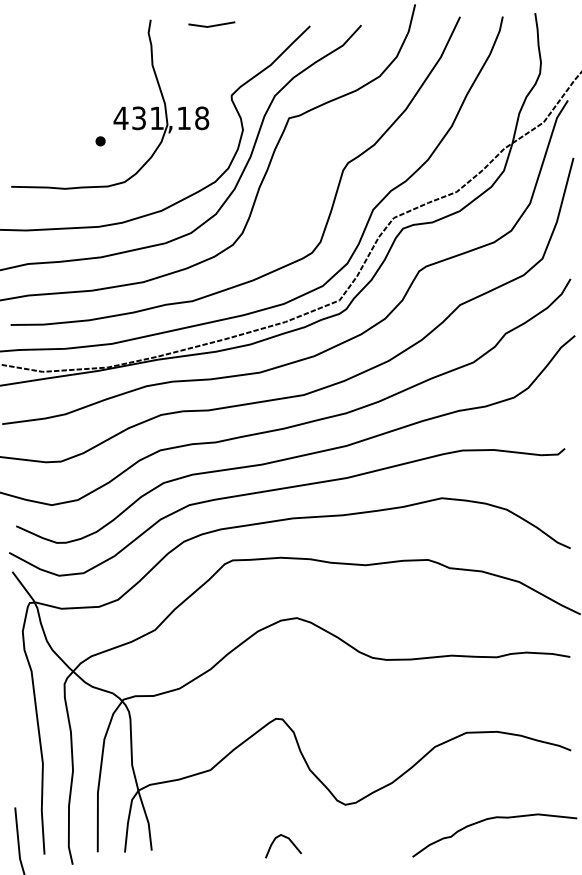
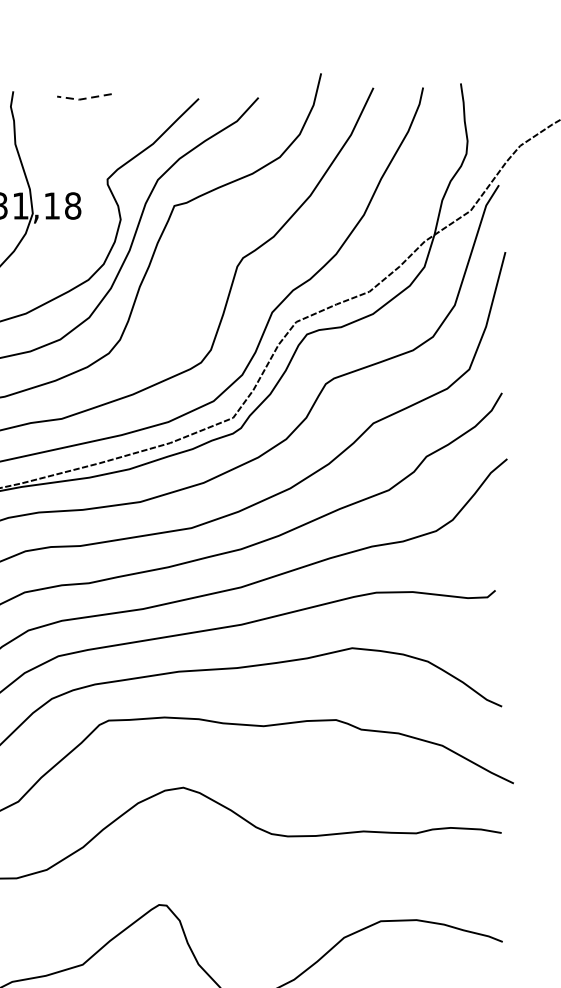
line: (211, 26) -> (84, 99), solid -> dashed

